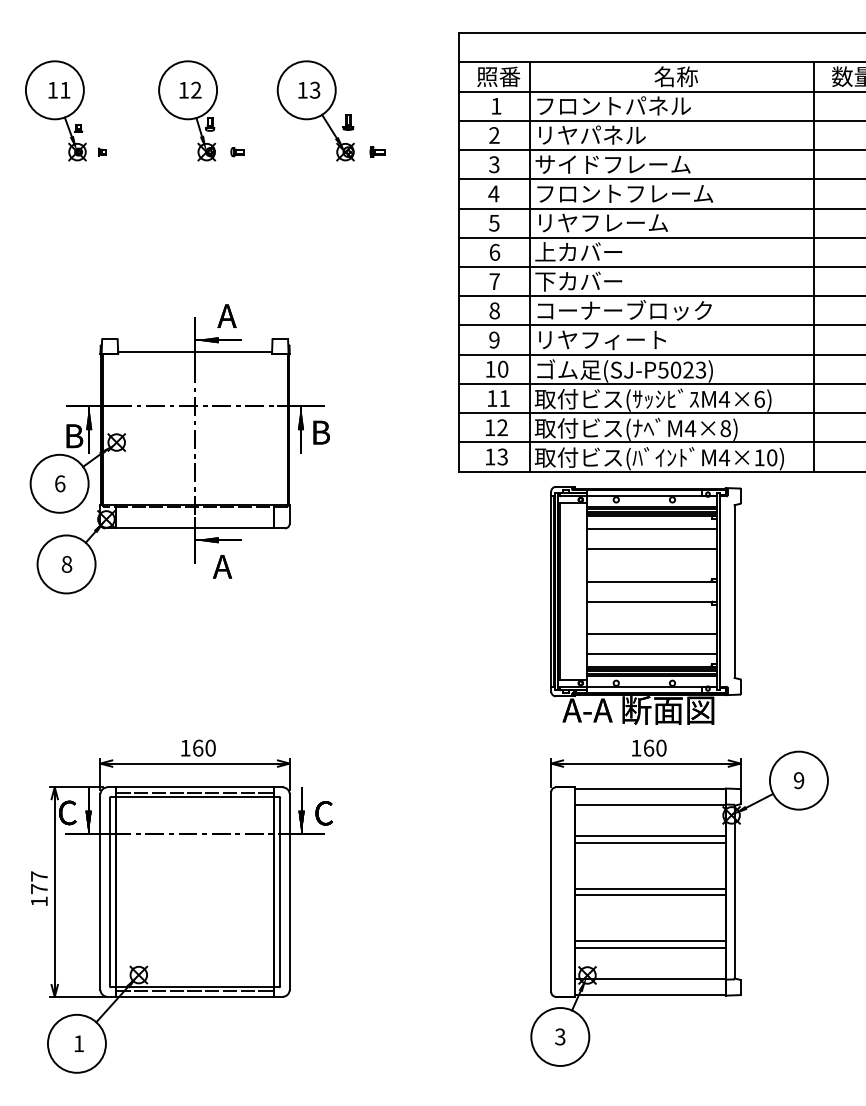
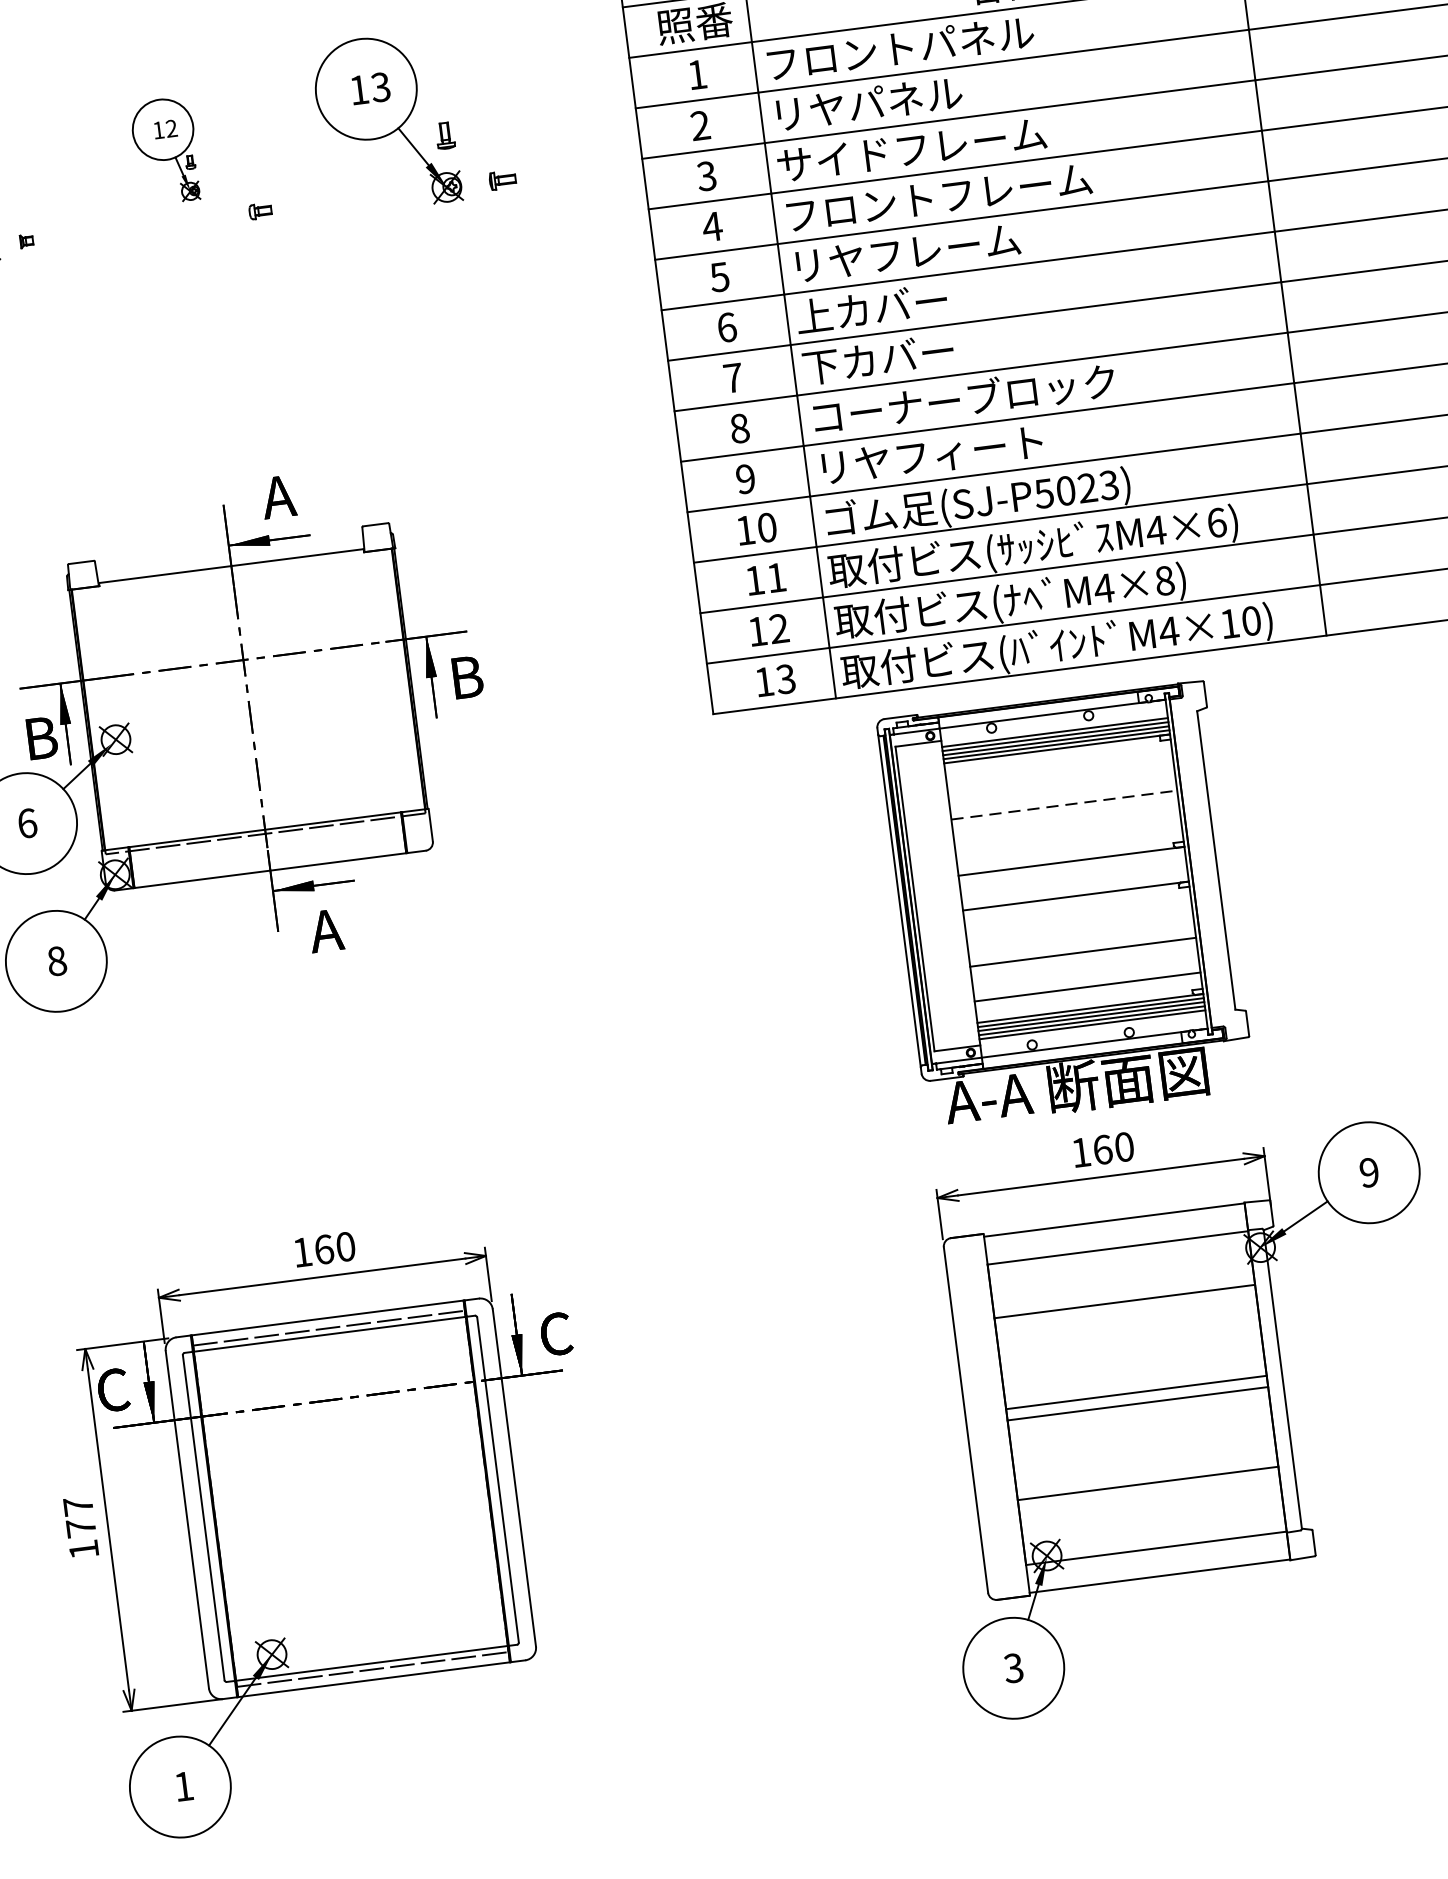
part: (187, 110) -> (164, 150), size x0.6
line: (651, 528) -> (1058, 769), removed
line: (652, 549) -> (1065, 805), solid -> dashed
line: (649, 842) -> (1124, 1312), removed
line: (649, 948) -> (1148, 1495), removed

